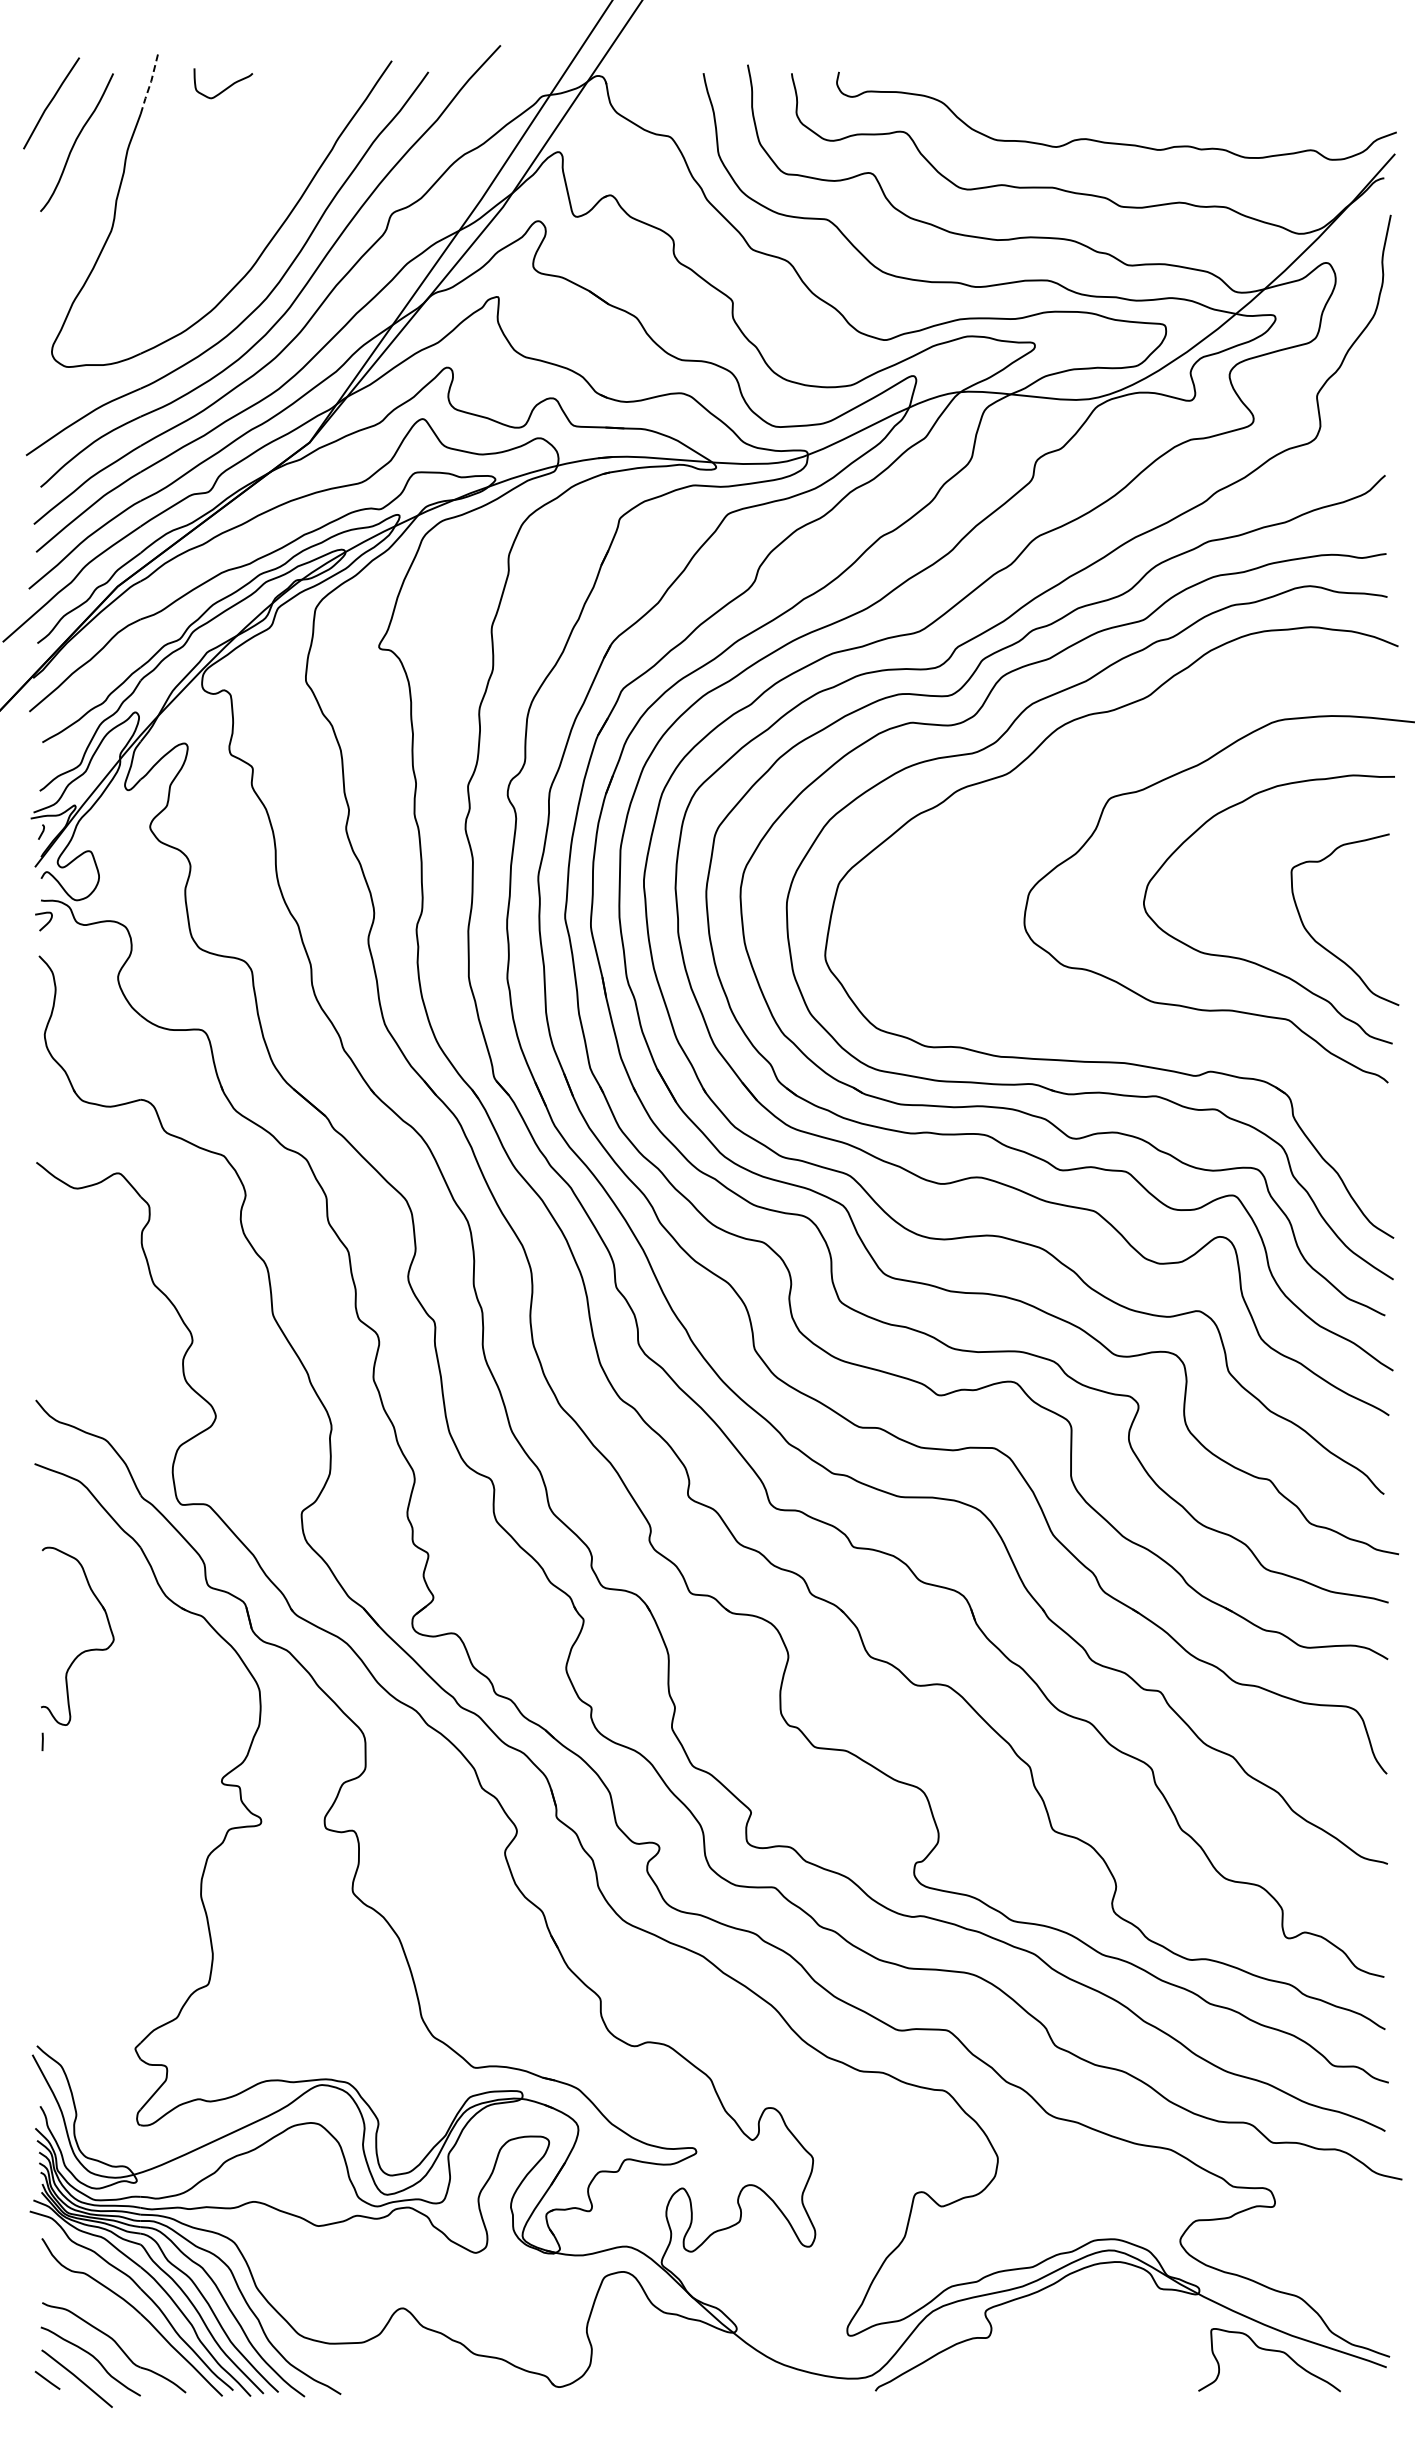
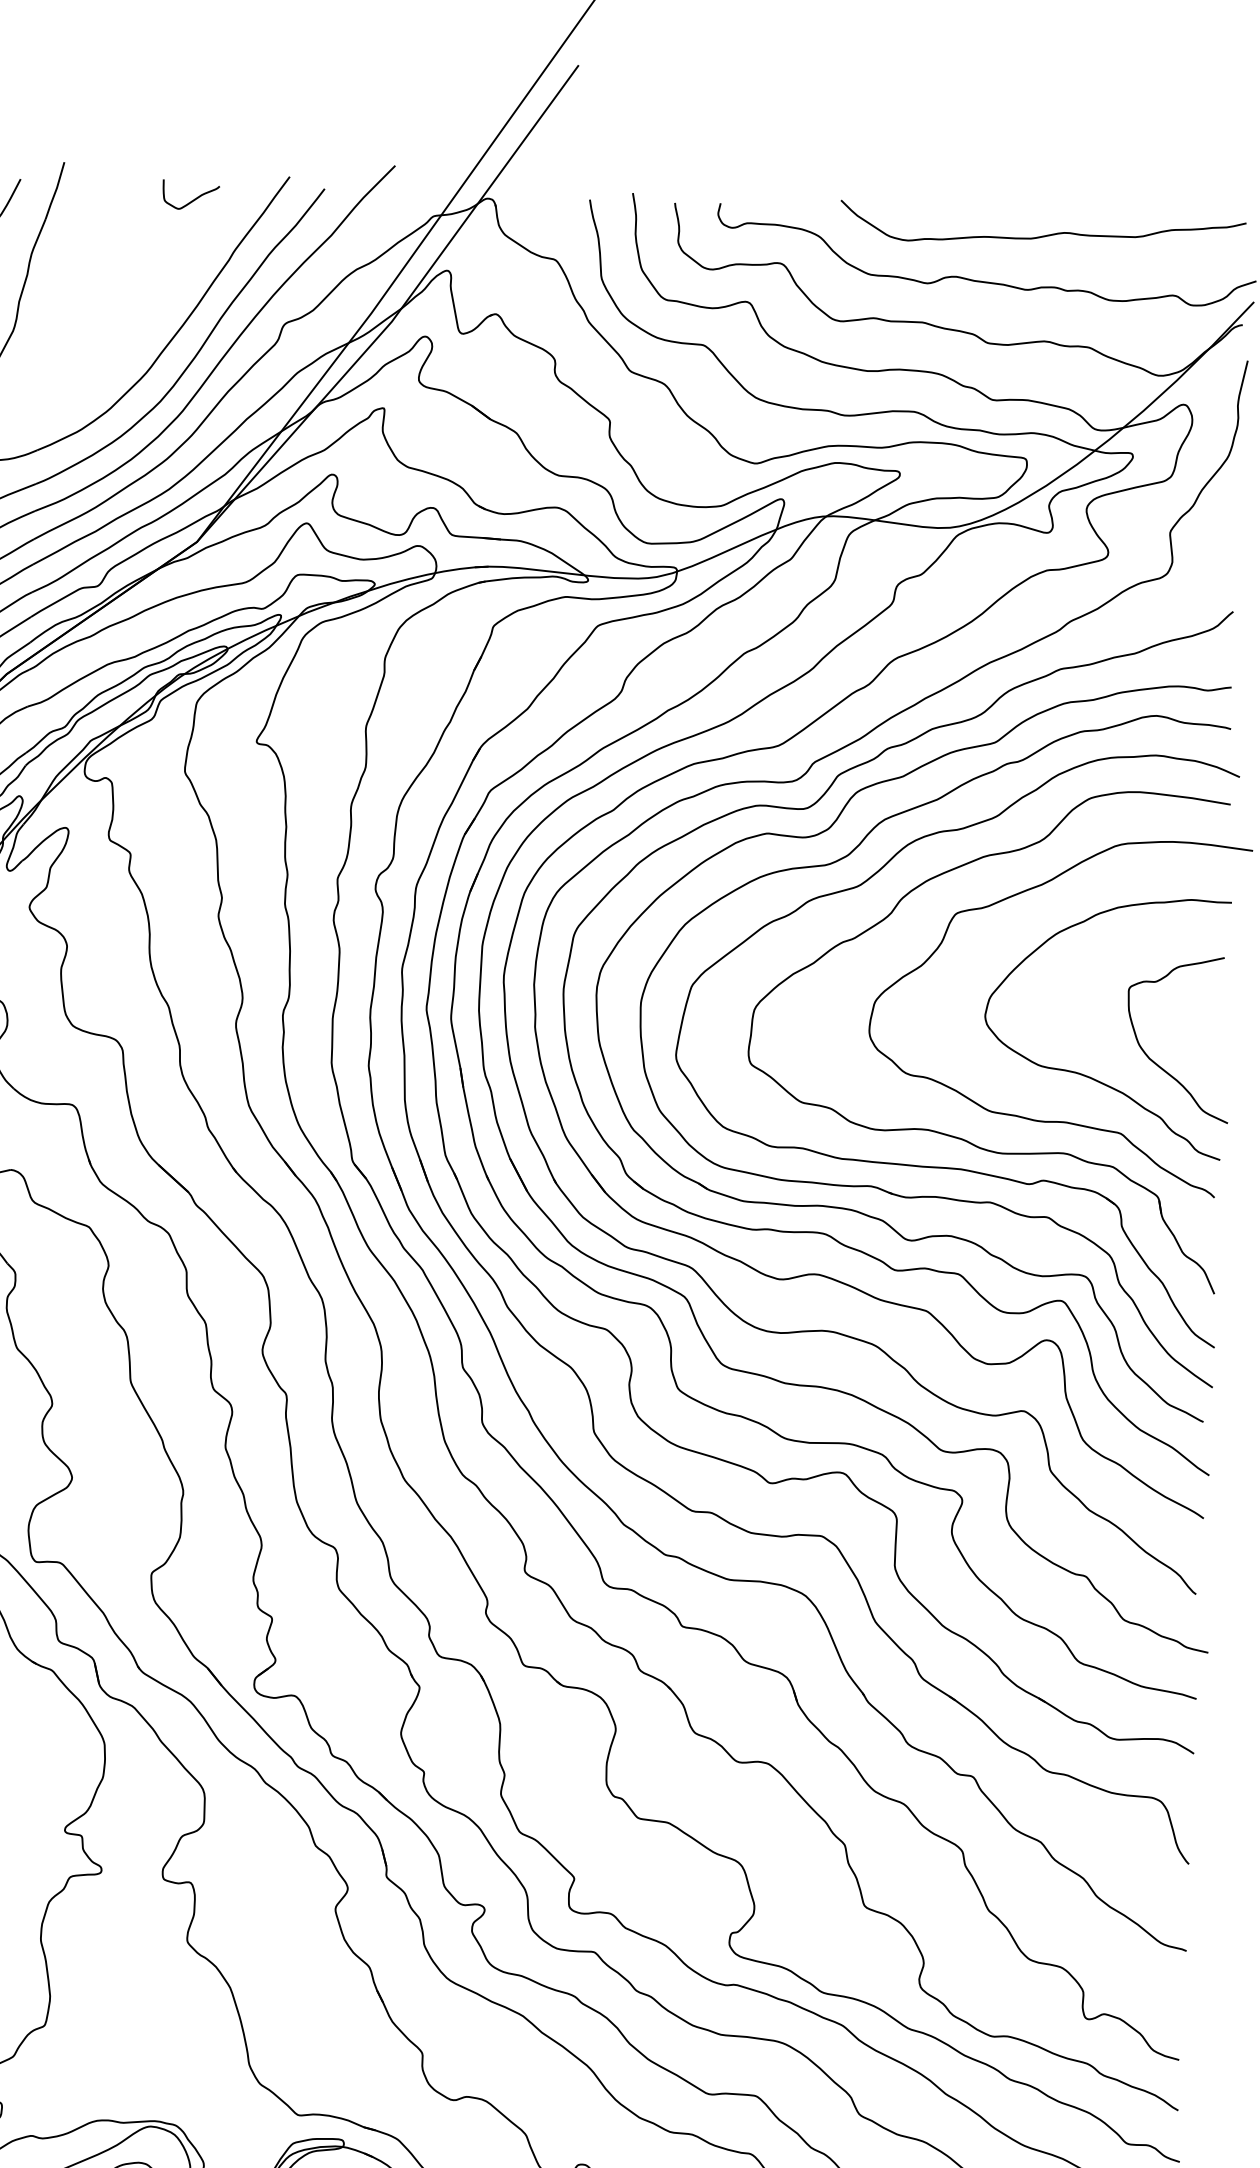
line: (150, 84) -> (56, 191), dashed -> solid
curve: (226, 87) -> (193, 199), moved
curve: (1175, 92) -> (1044, 235), added
part: (1119, 1029) -> (957, 1136), added

